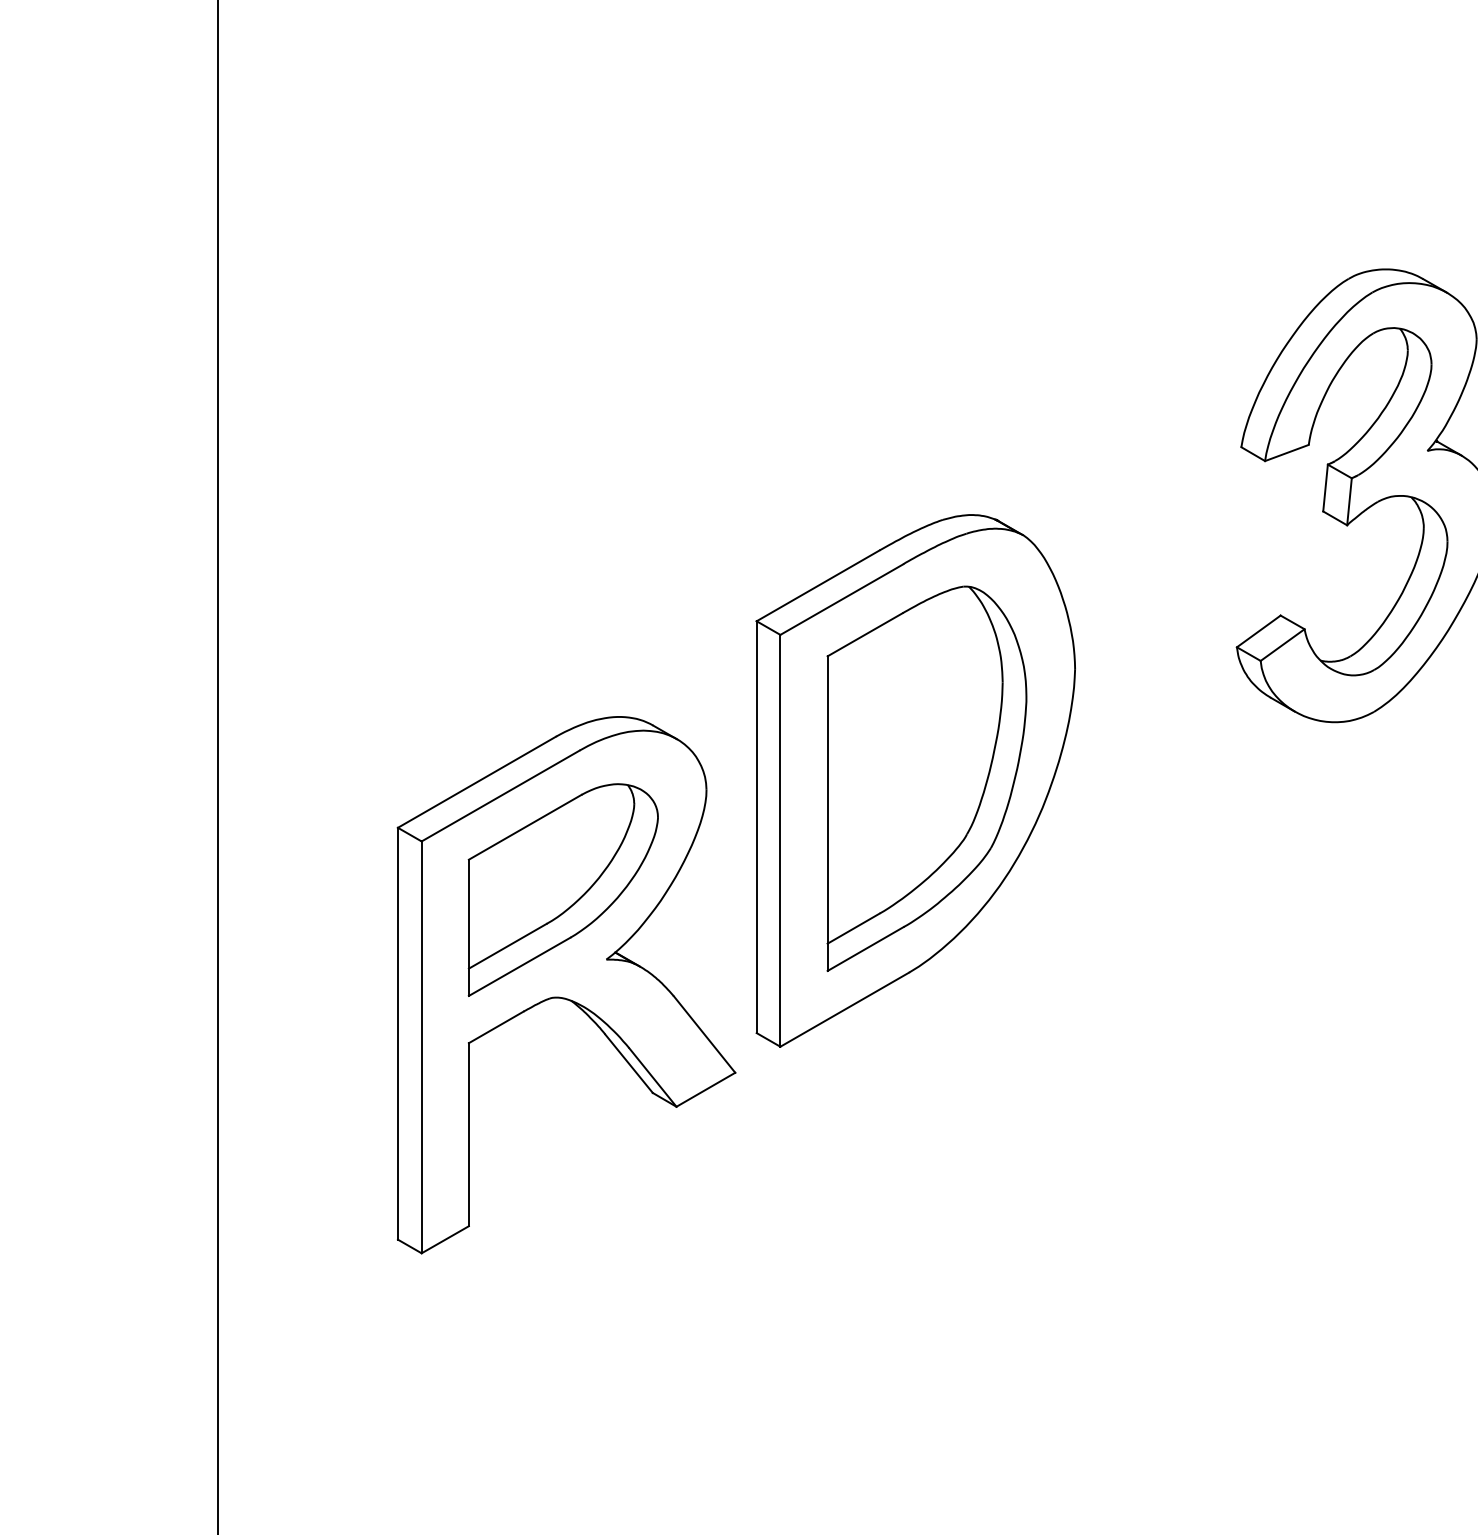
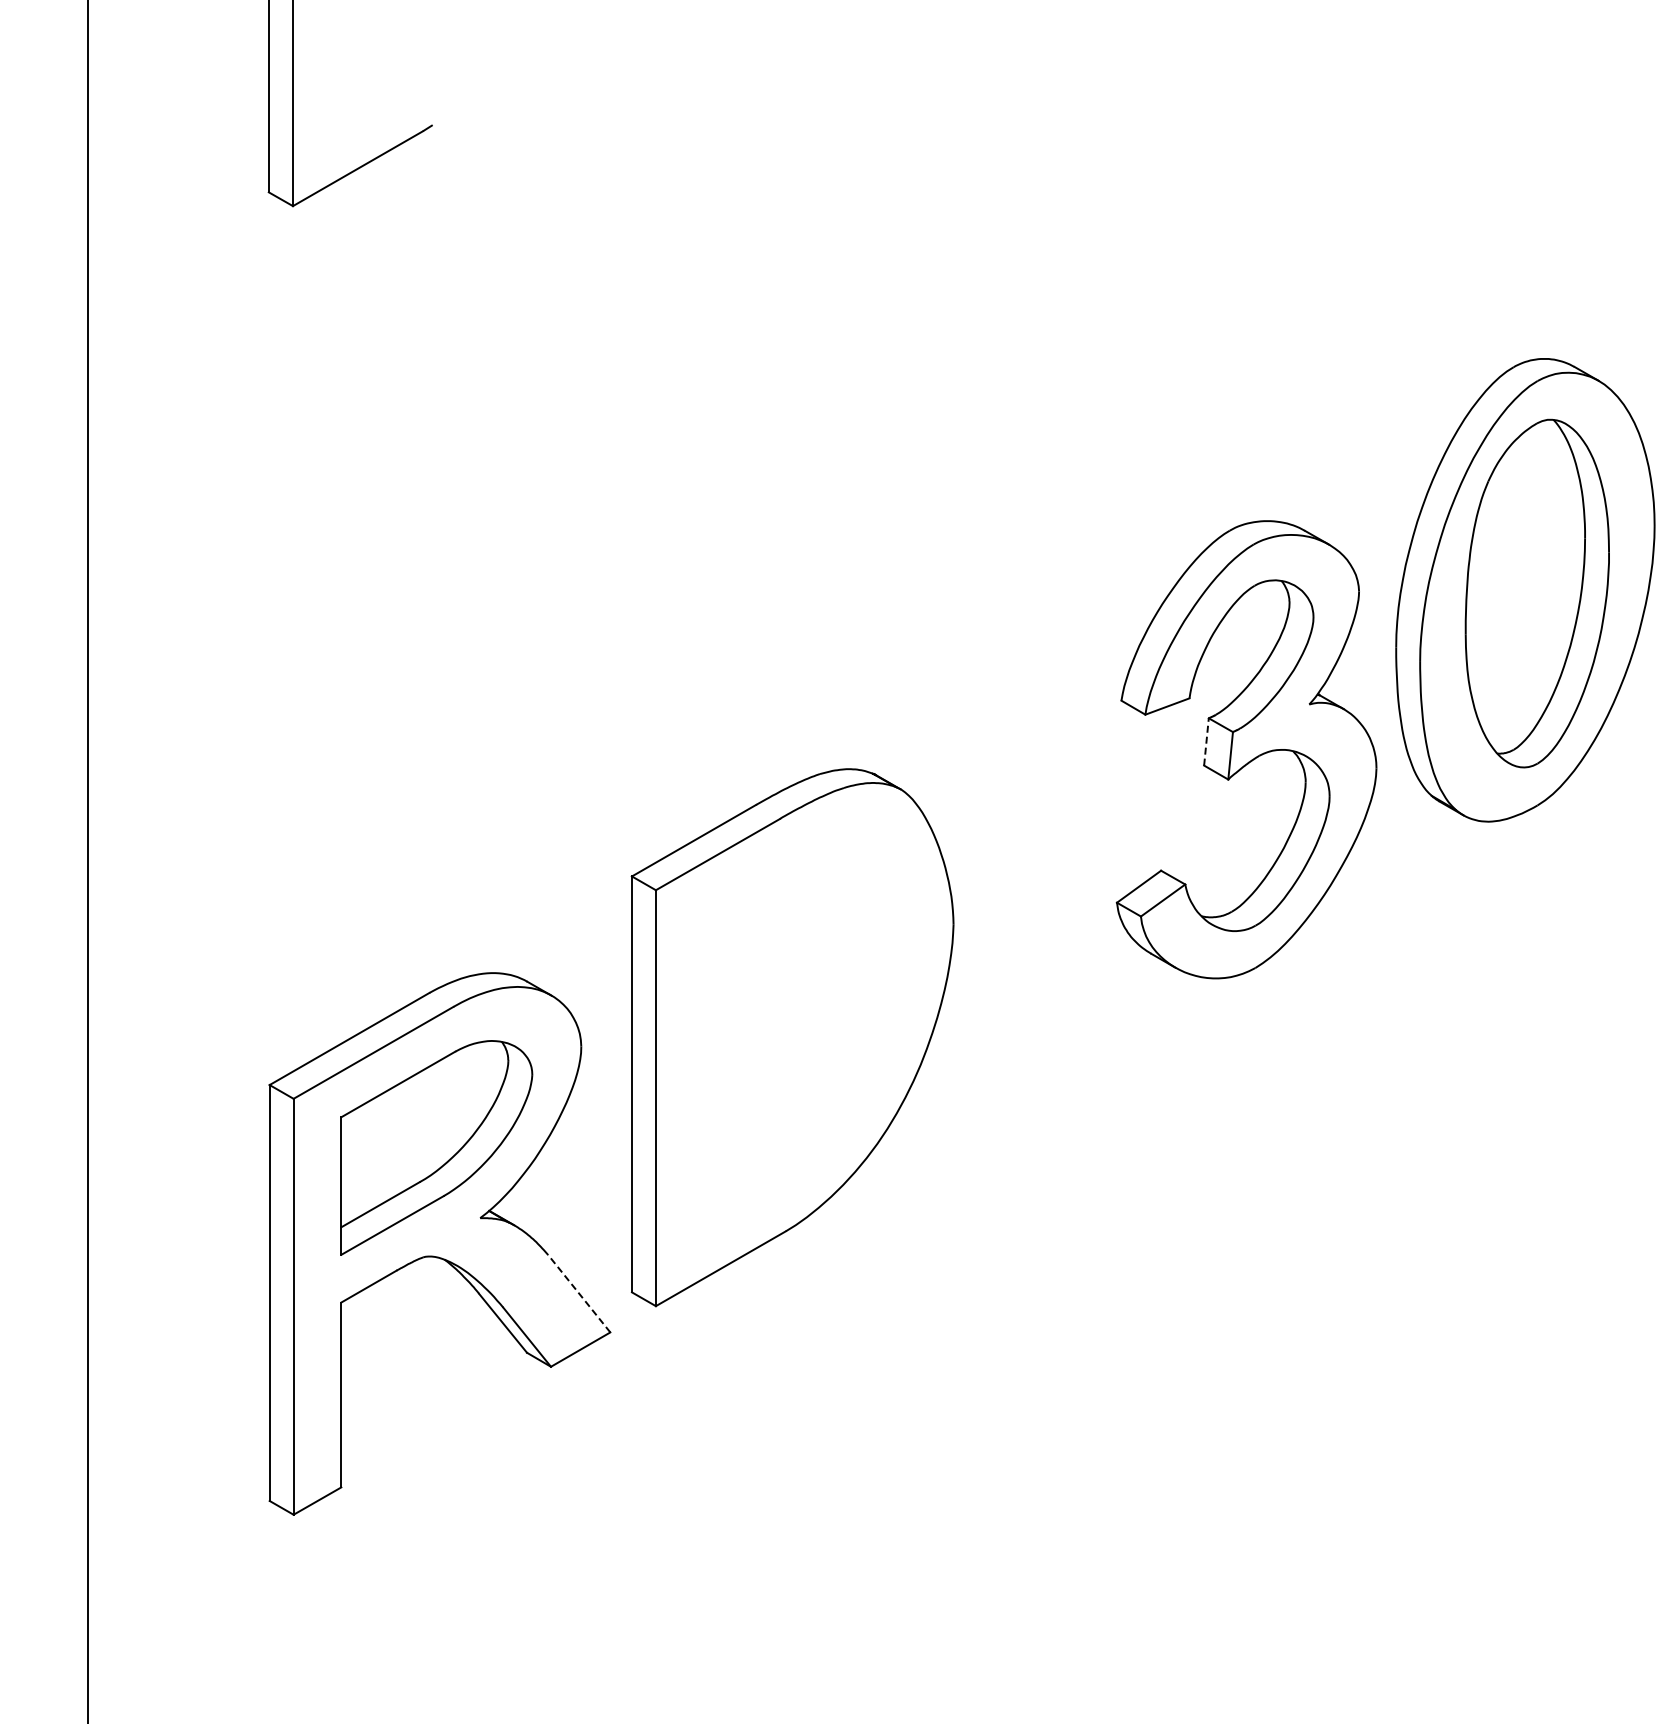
line: (1325, 487) -> (1206, 741), solid -> dashed
part: (926, 778) -> (803, 1035), removed
line: (704, 1034) -> (579, 1293), solid -> dashed

